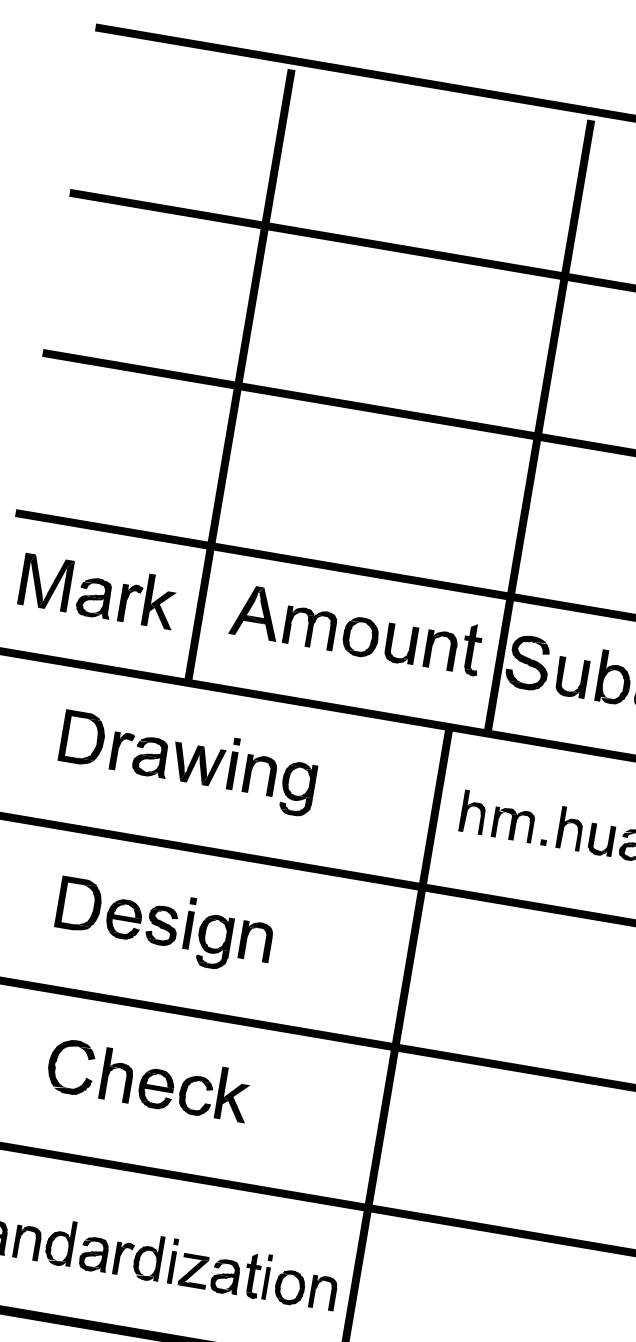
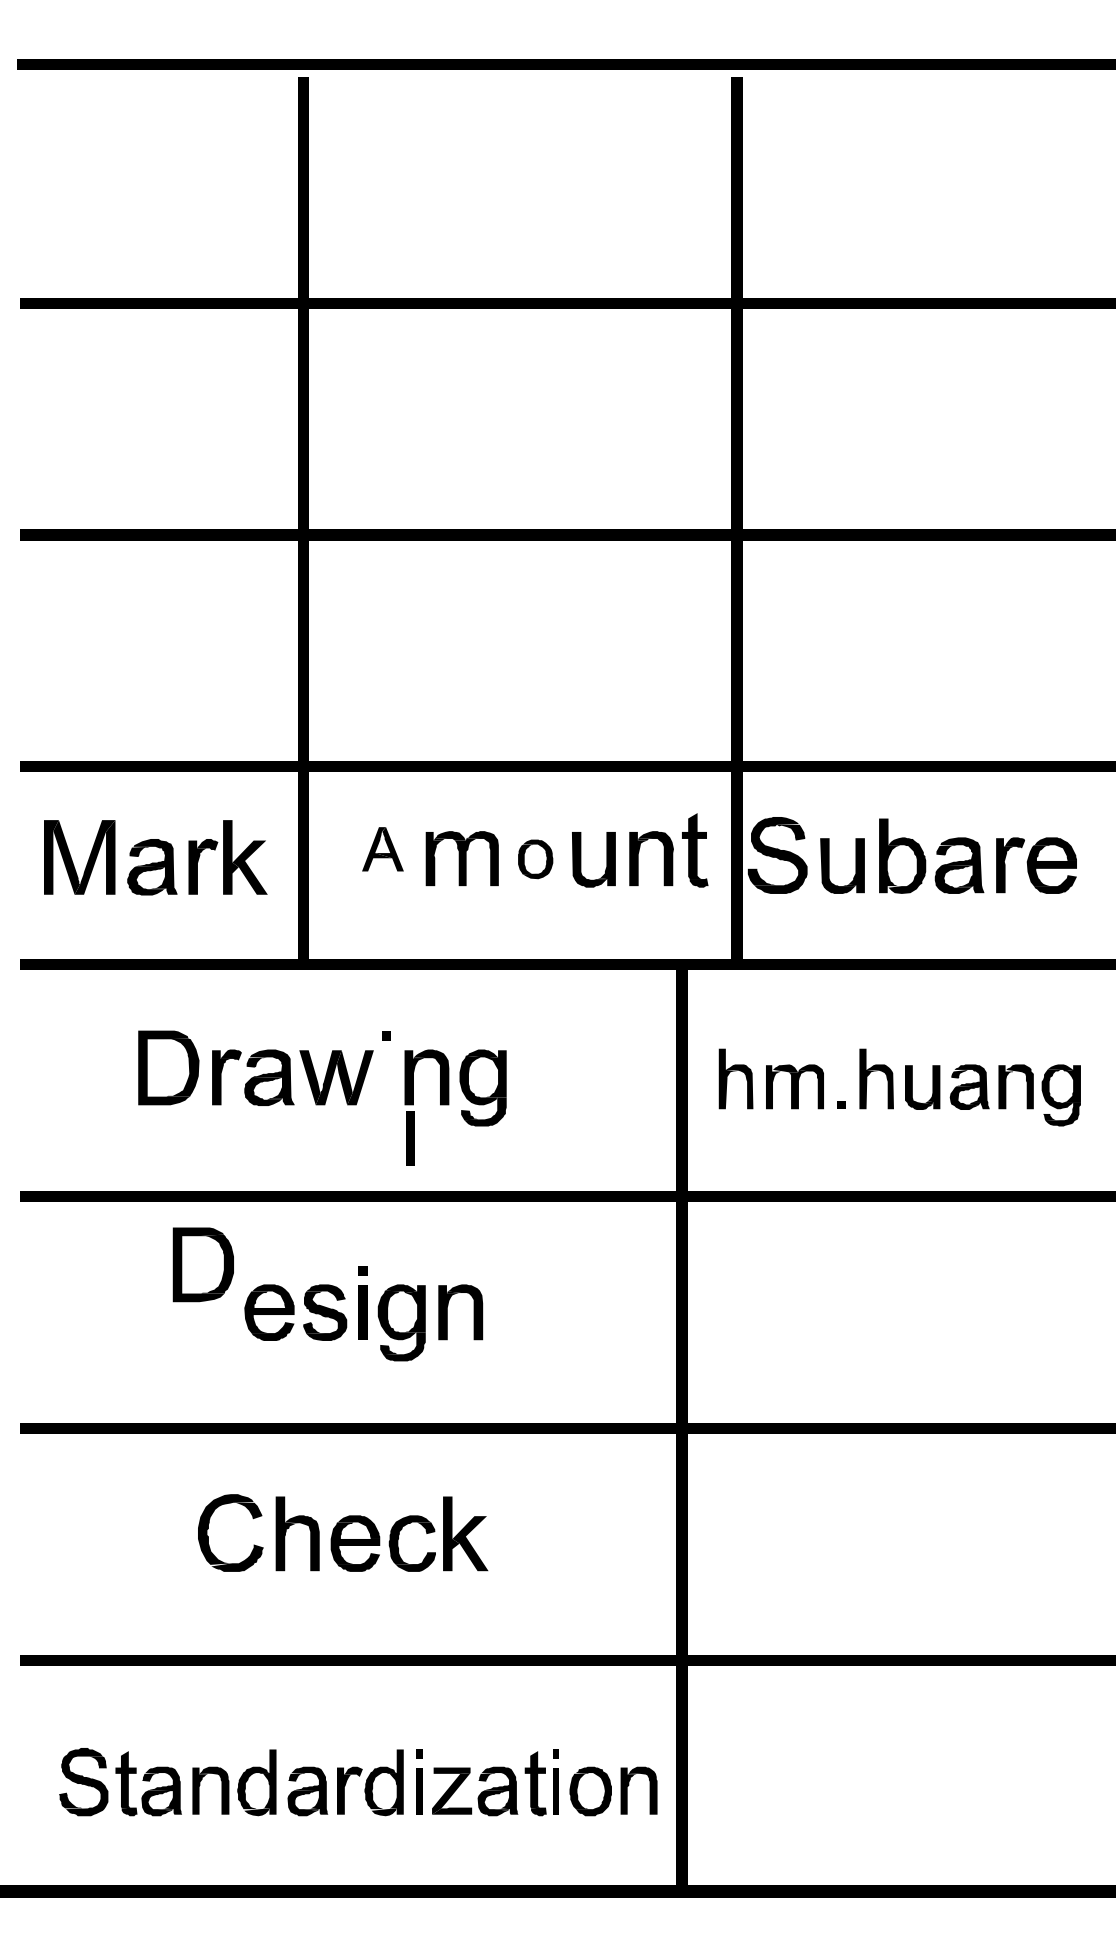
part: (256, 612) -> (382, 849), size x0.6
part: (360, 637) -> (535, 859), size x0.7
part: (232, 770) -> (410, 1138), moved
part: (78, 904) -> (202, 1264), moved

